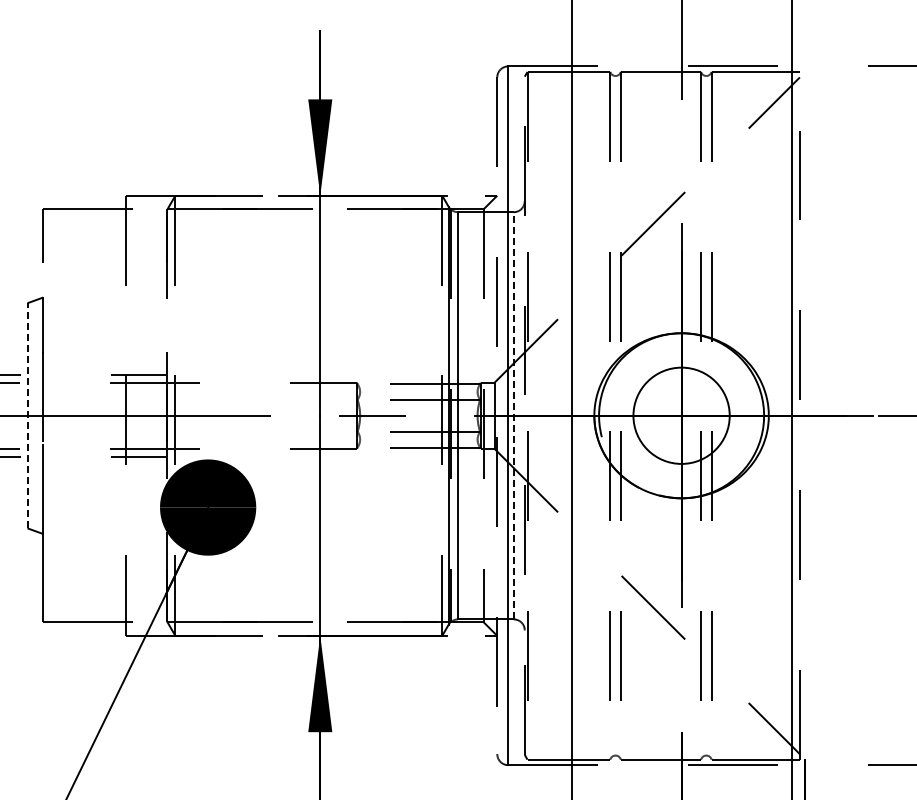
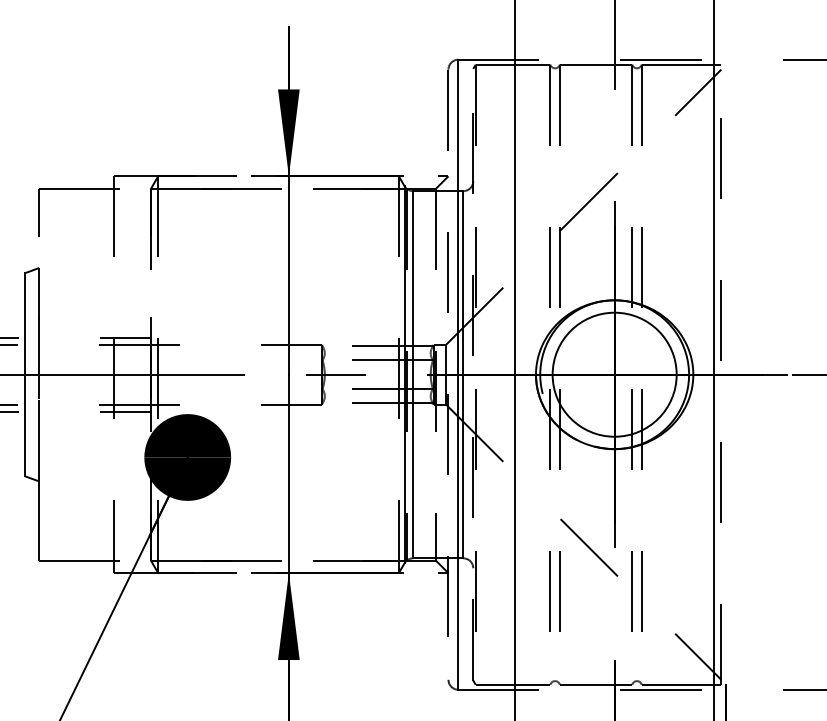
line: (27, 415) -> (24, 374), dashed -> solid
line: (513, 415) -> (463, 374), dashed -> solid
circle: (681, 415) -> (614, 374), size x1.43

